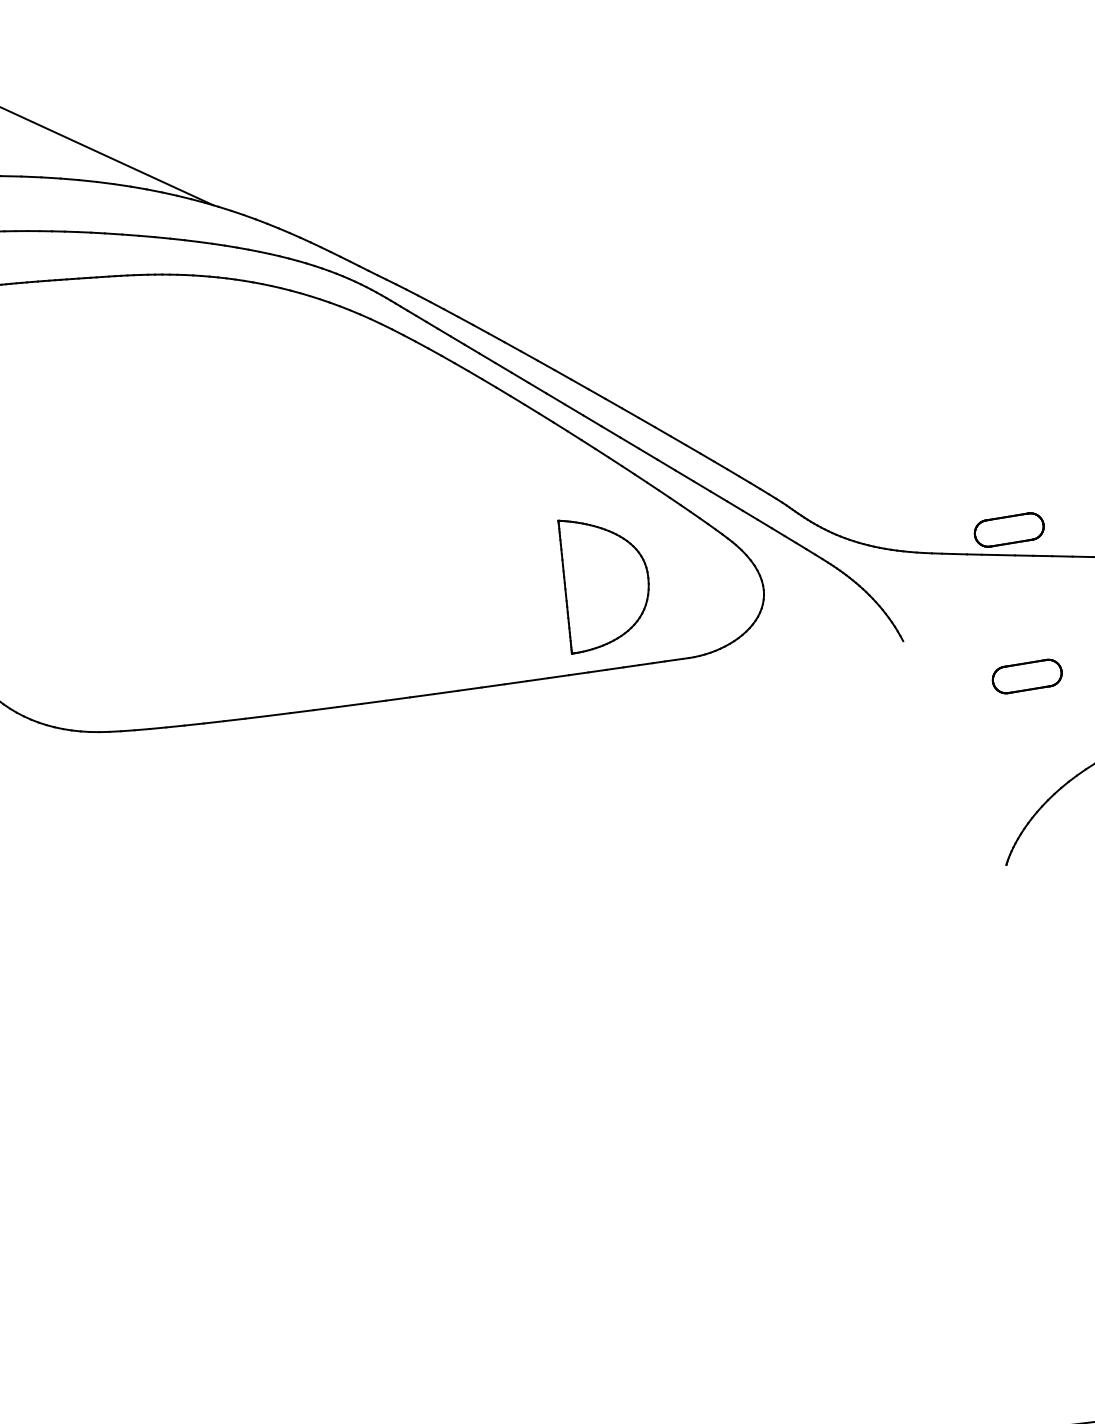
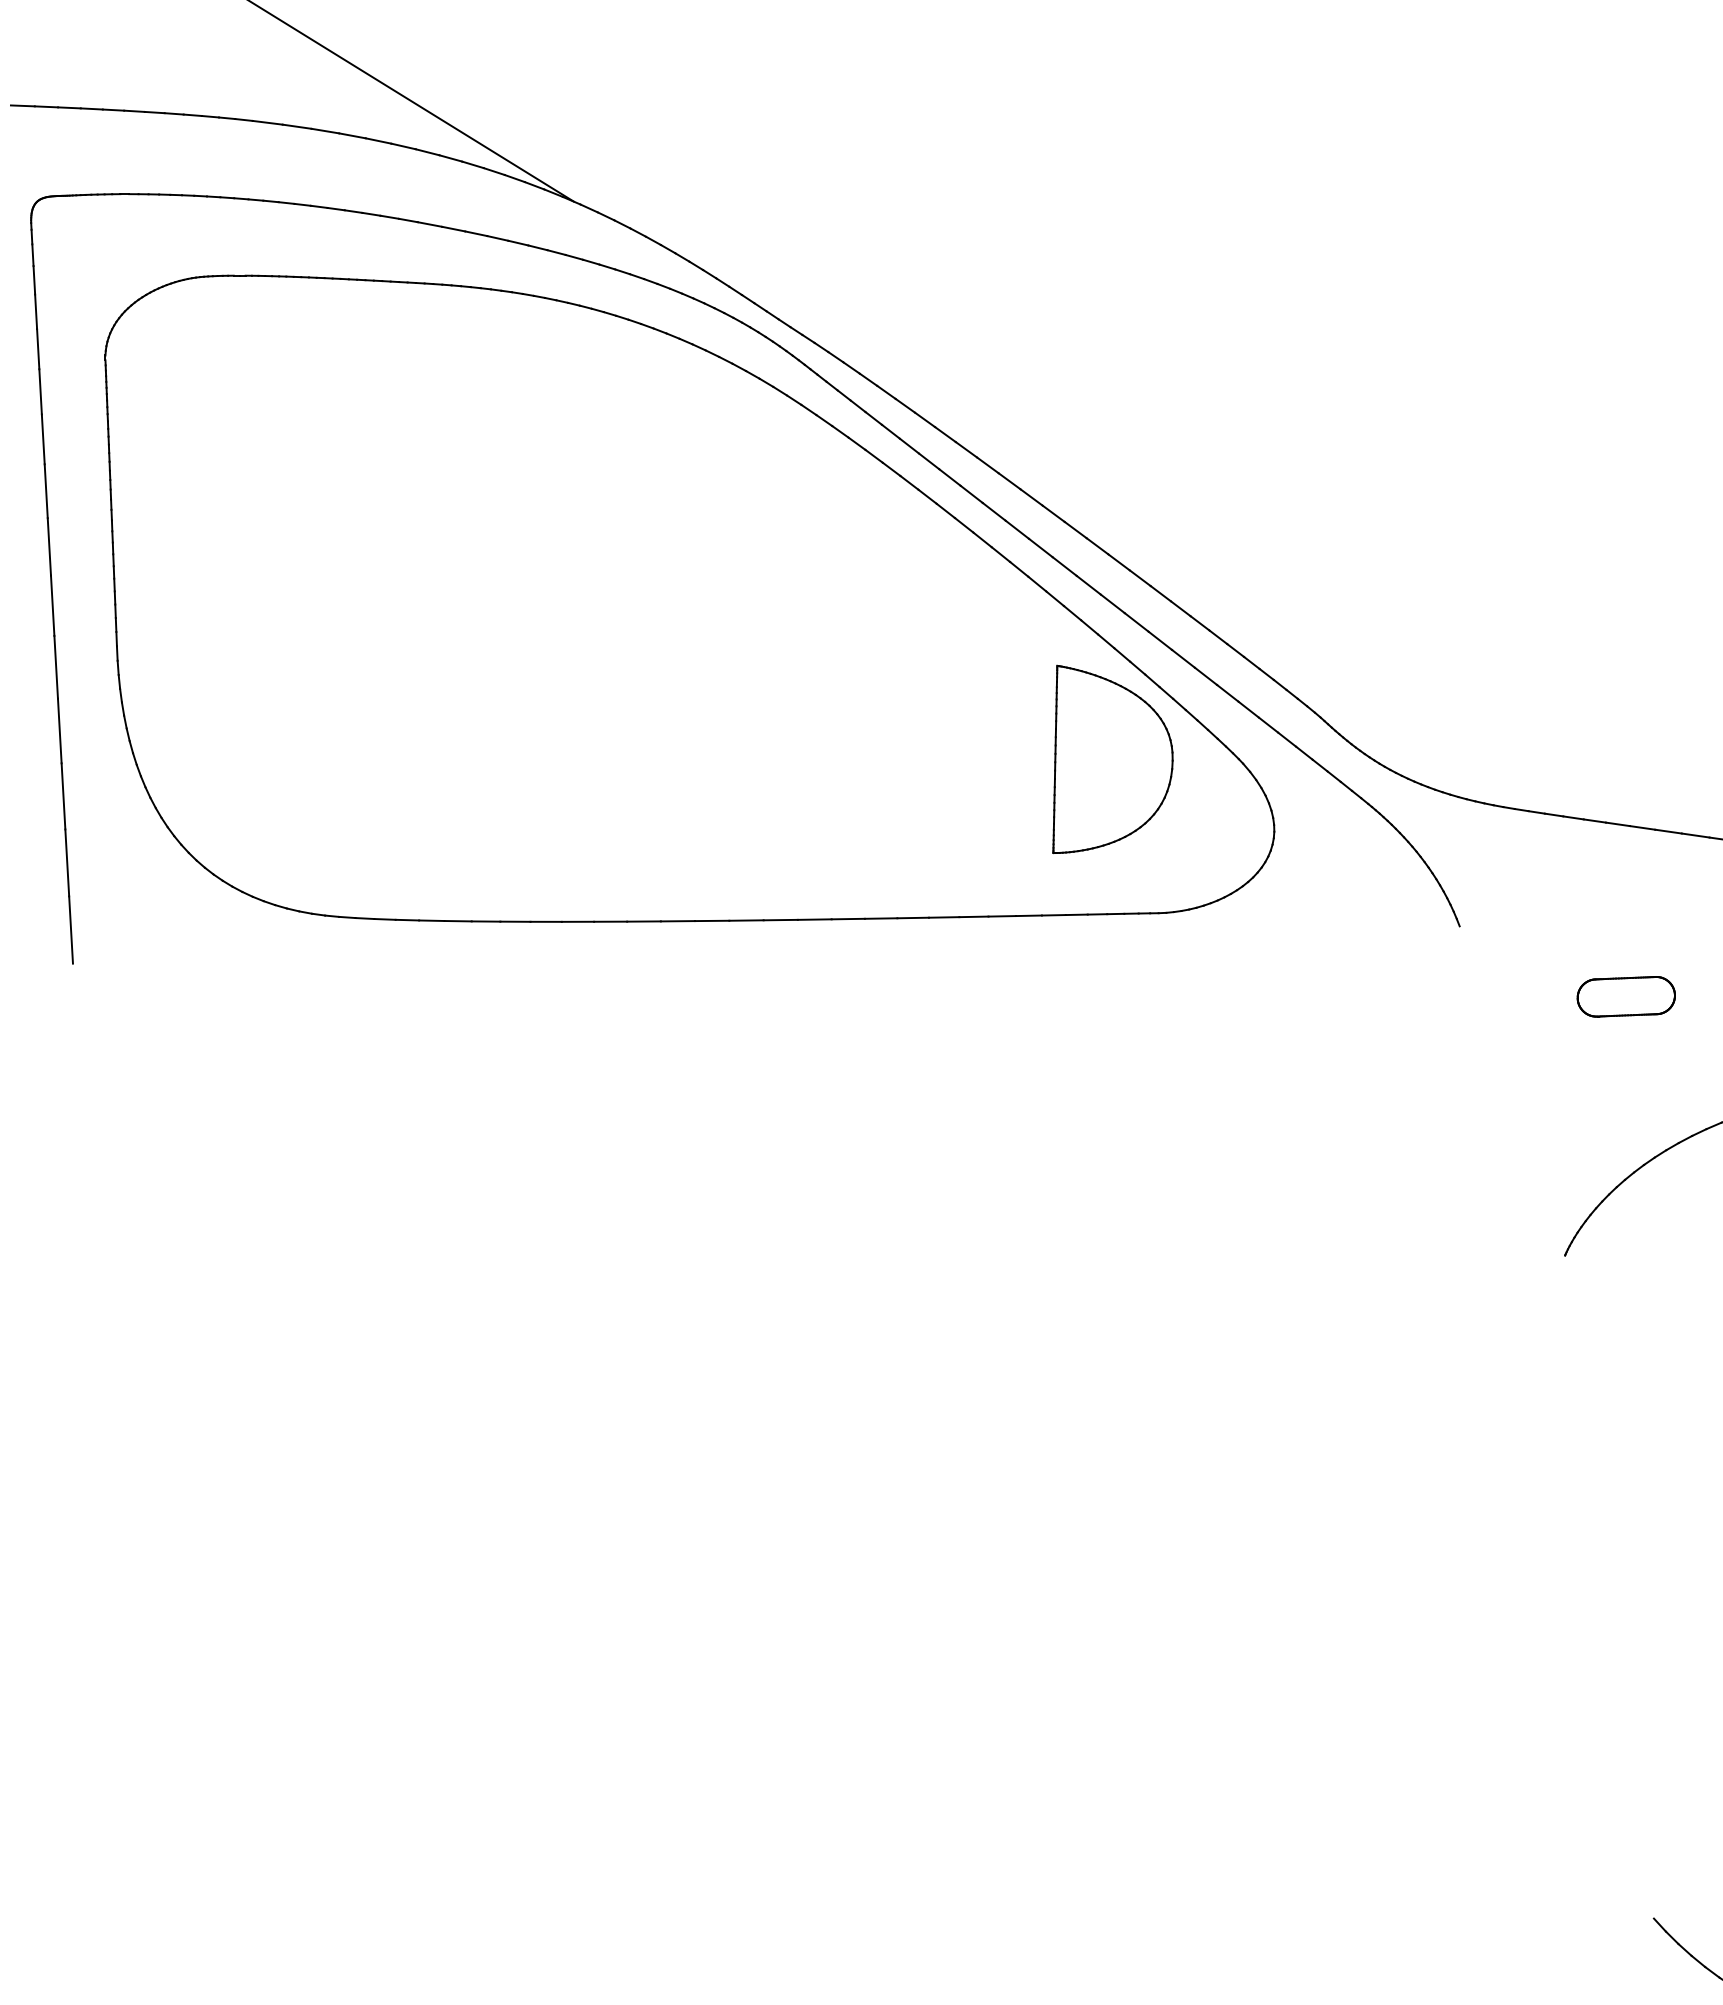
part: (1008, 529) -> (1625, 789), removed
part: (605, 582) -> (1112, 759), moved

